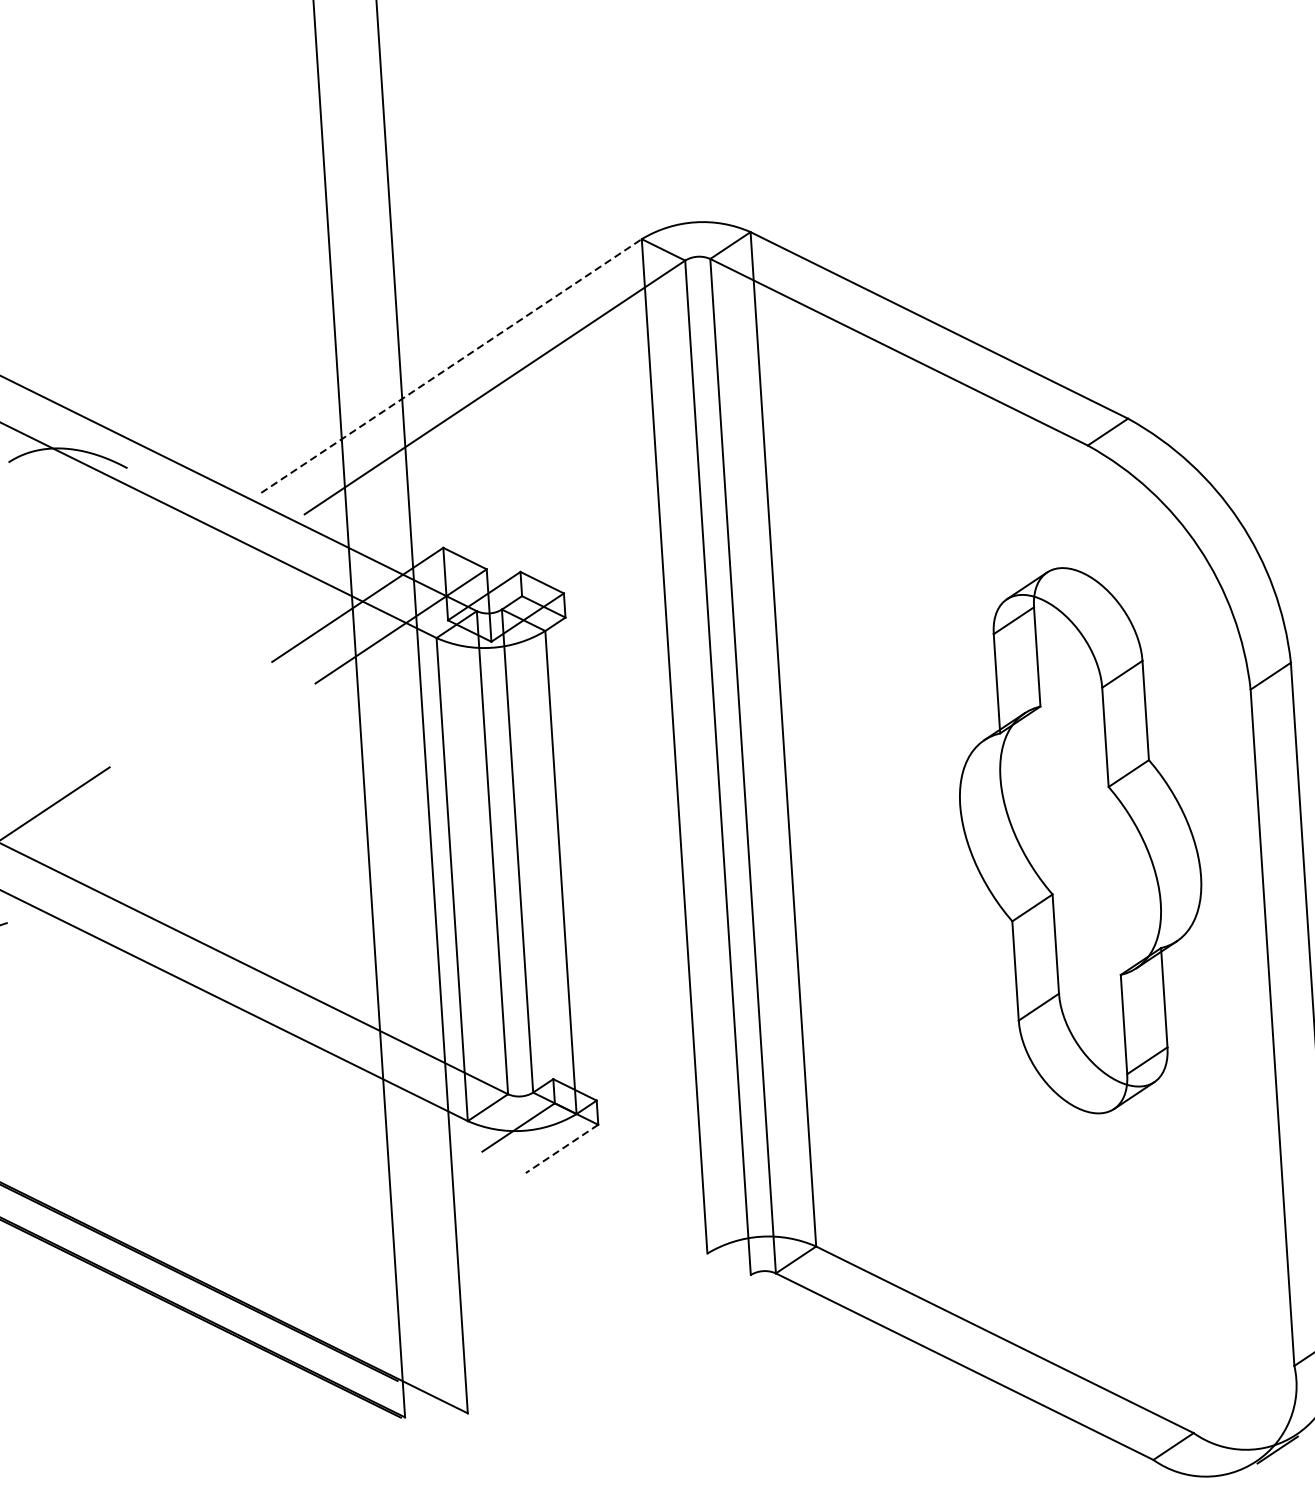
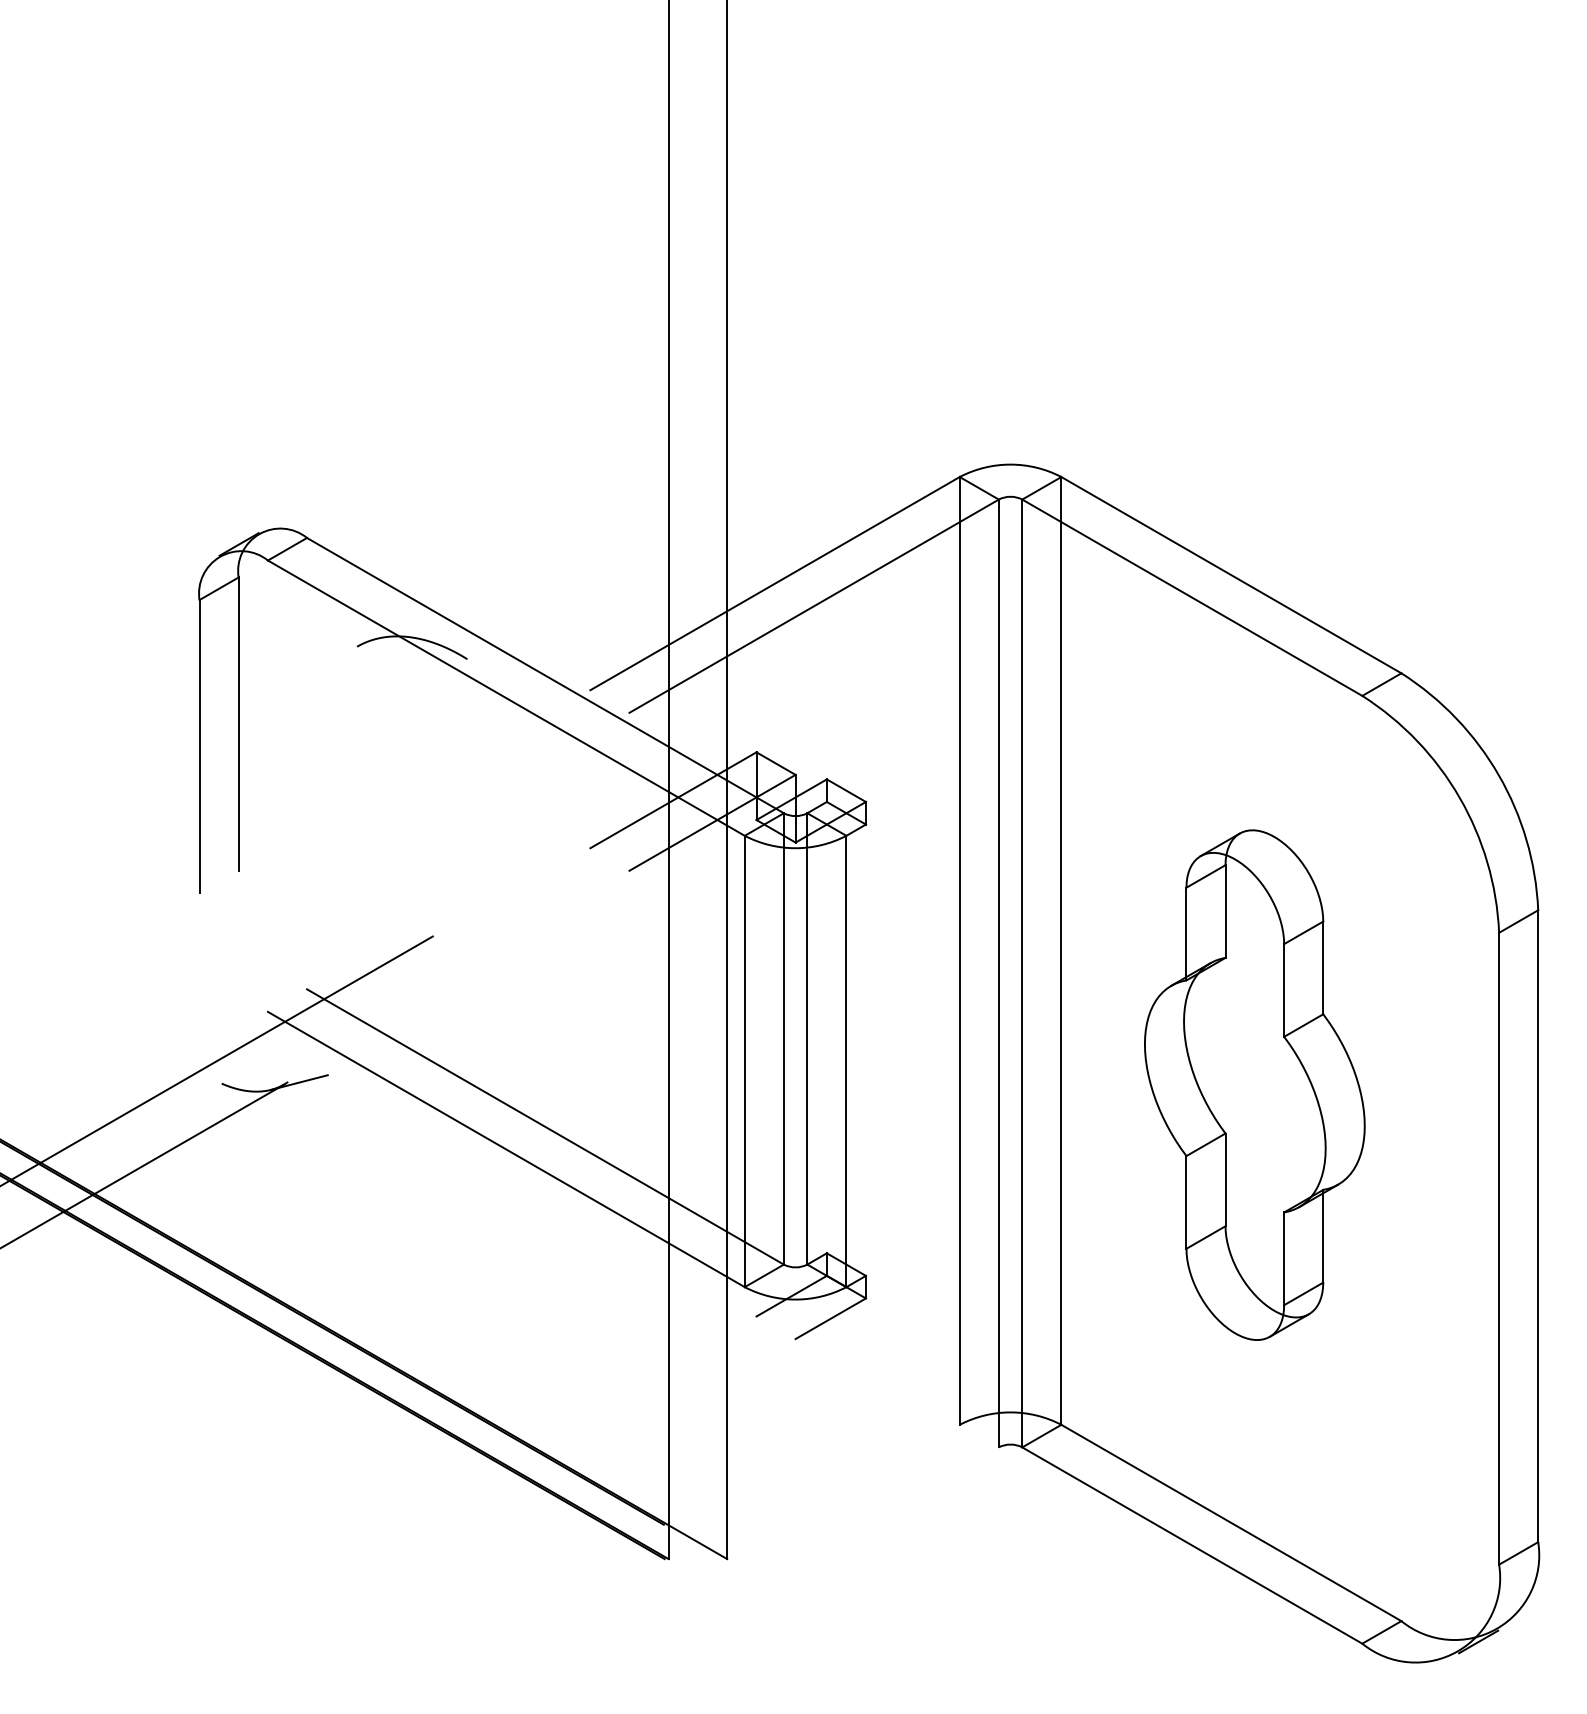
line: (451, 365) -> (775, 583), dashed -> solid
part: (1080, 840) -> (1254, 1084), moved
line: (561, 1148) -> (830, 1318), dashed -> solid

